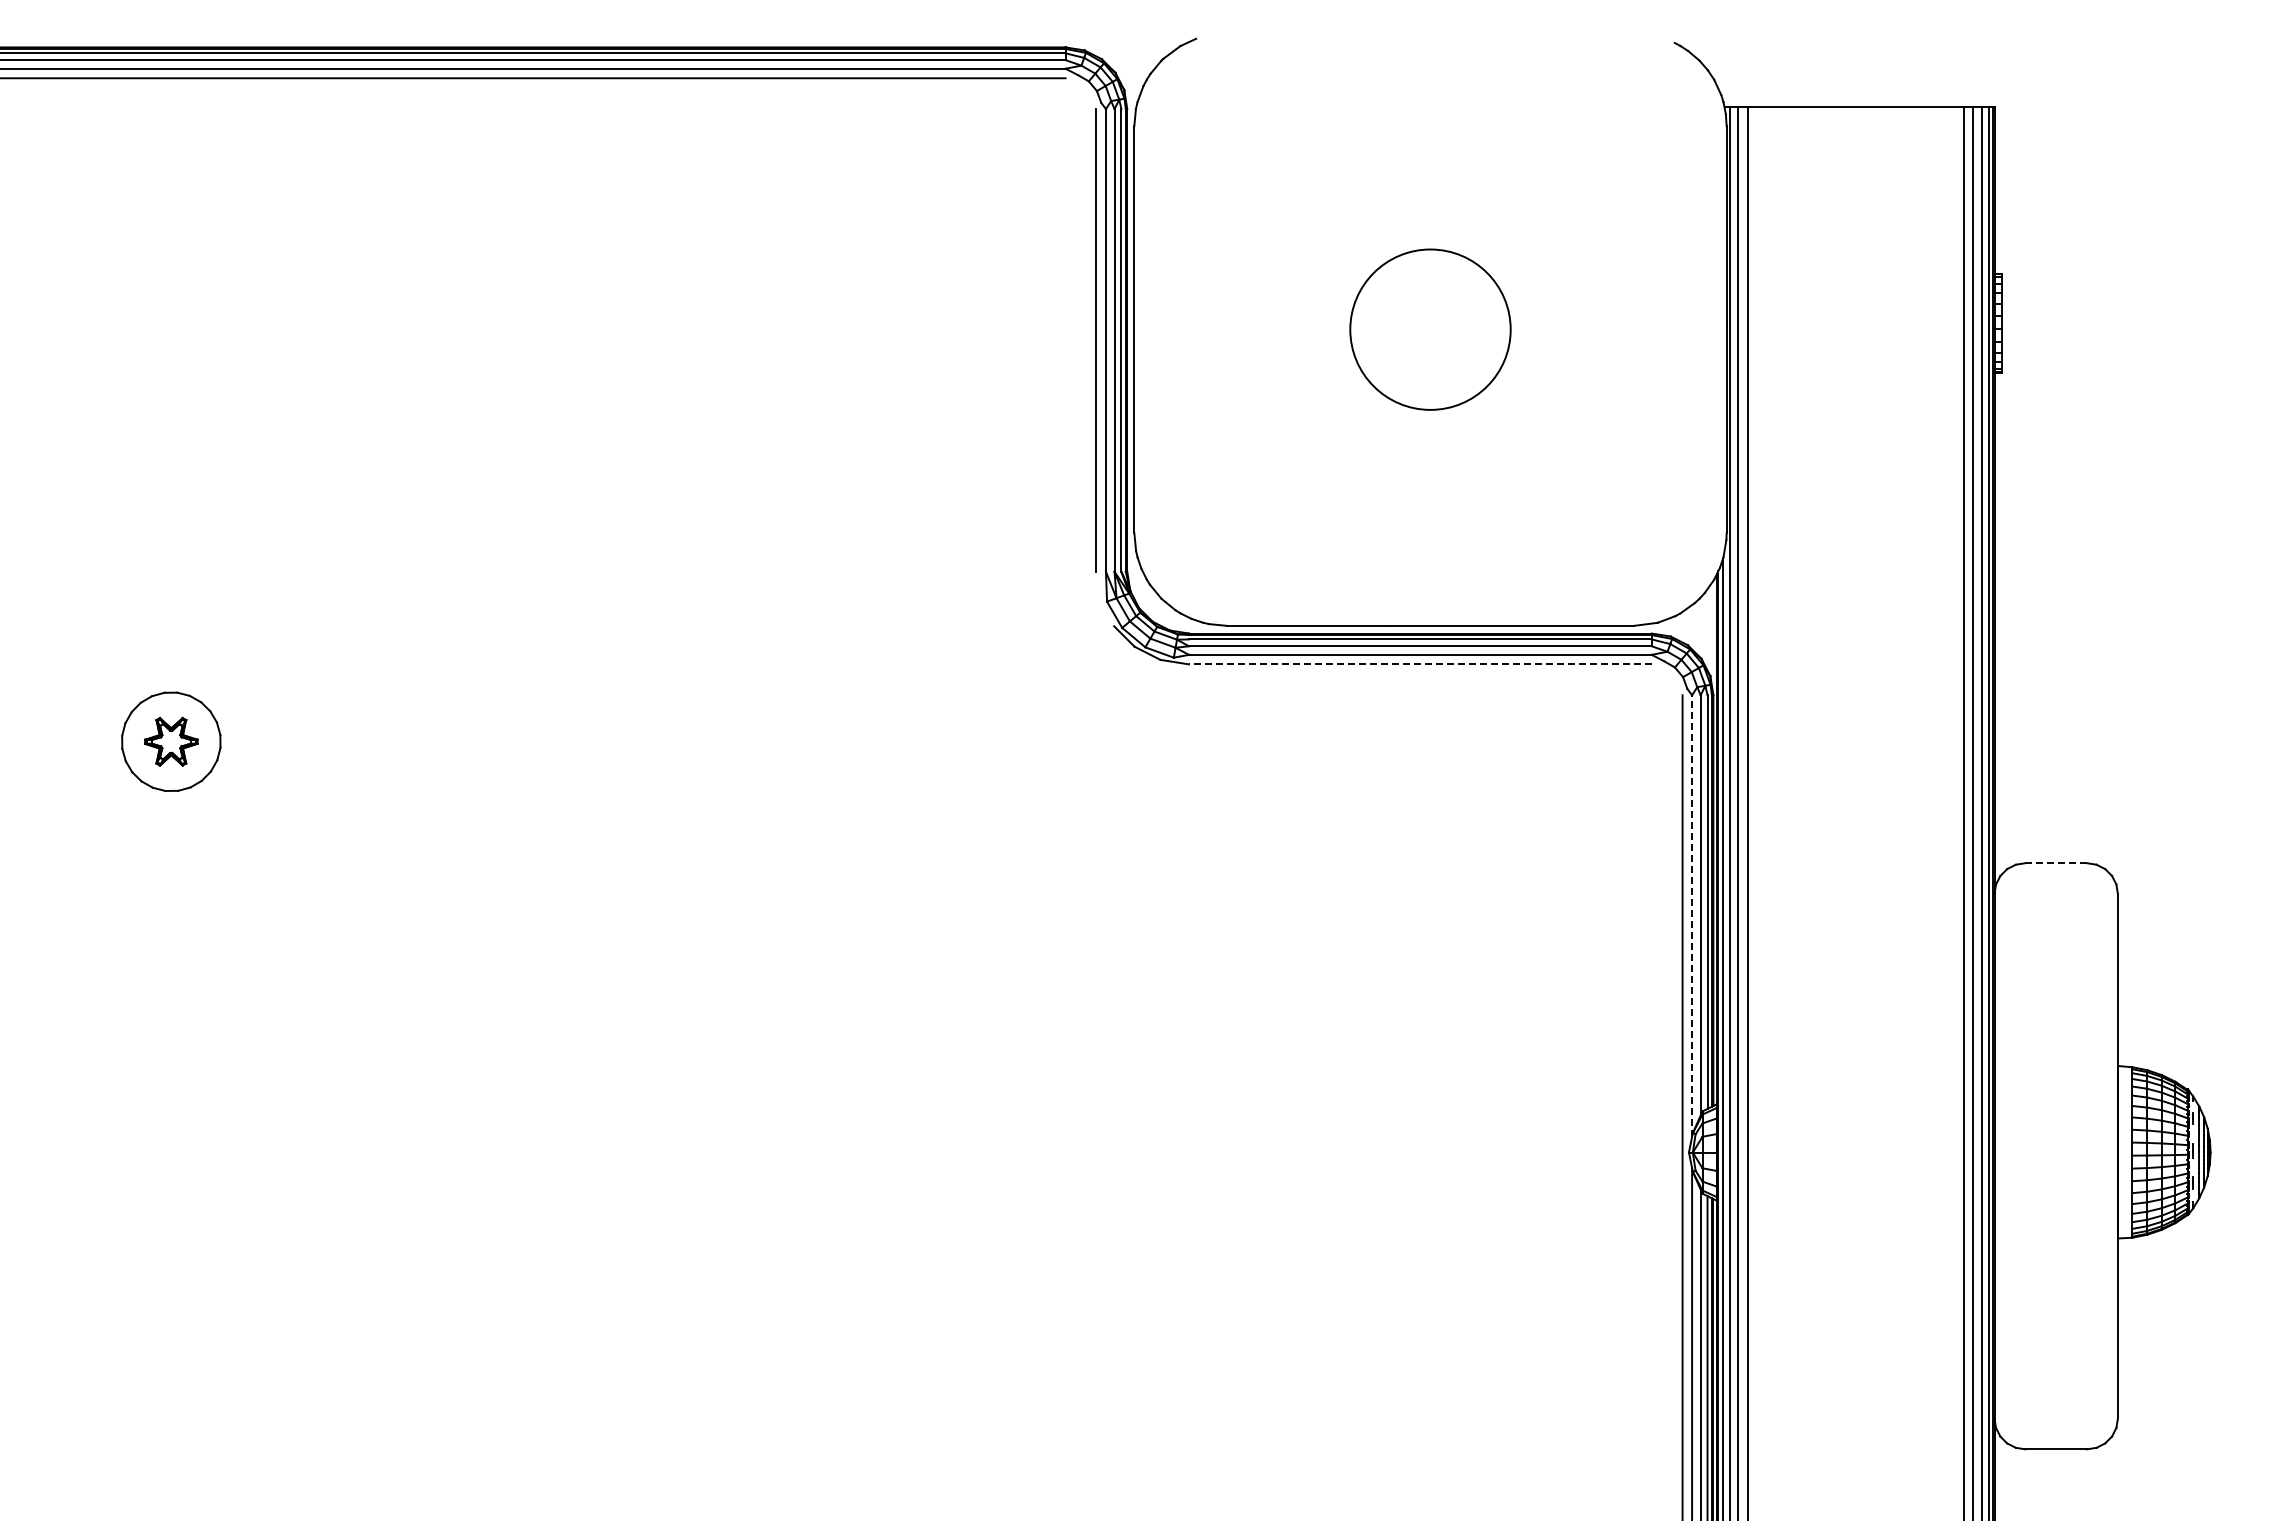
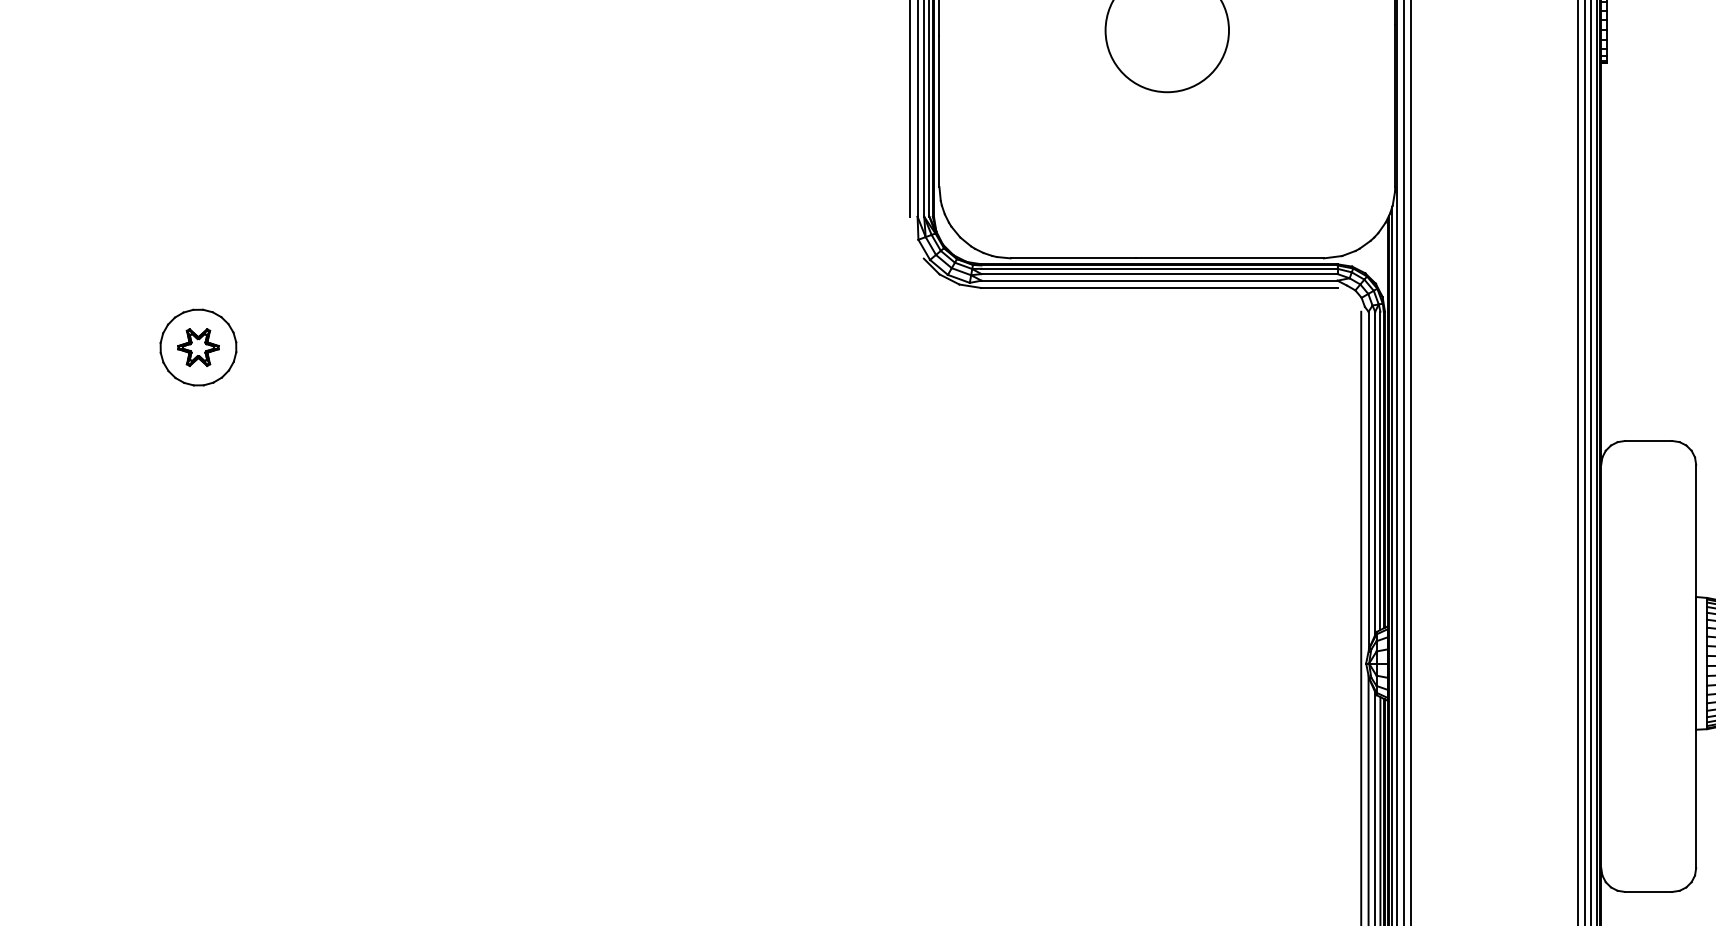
line: (1419, 664) -> (1158, 288), dashed -> solid
line: (2056, 863) -> (1648, 441), dashed -> solid
line: (1692, 916) -> (1368, 481), dashed -> solid

